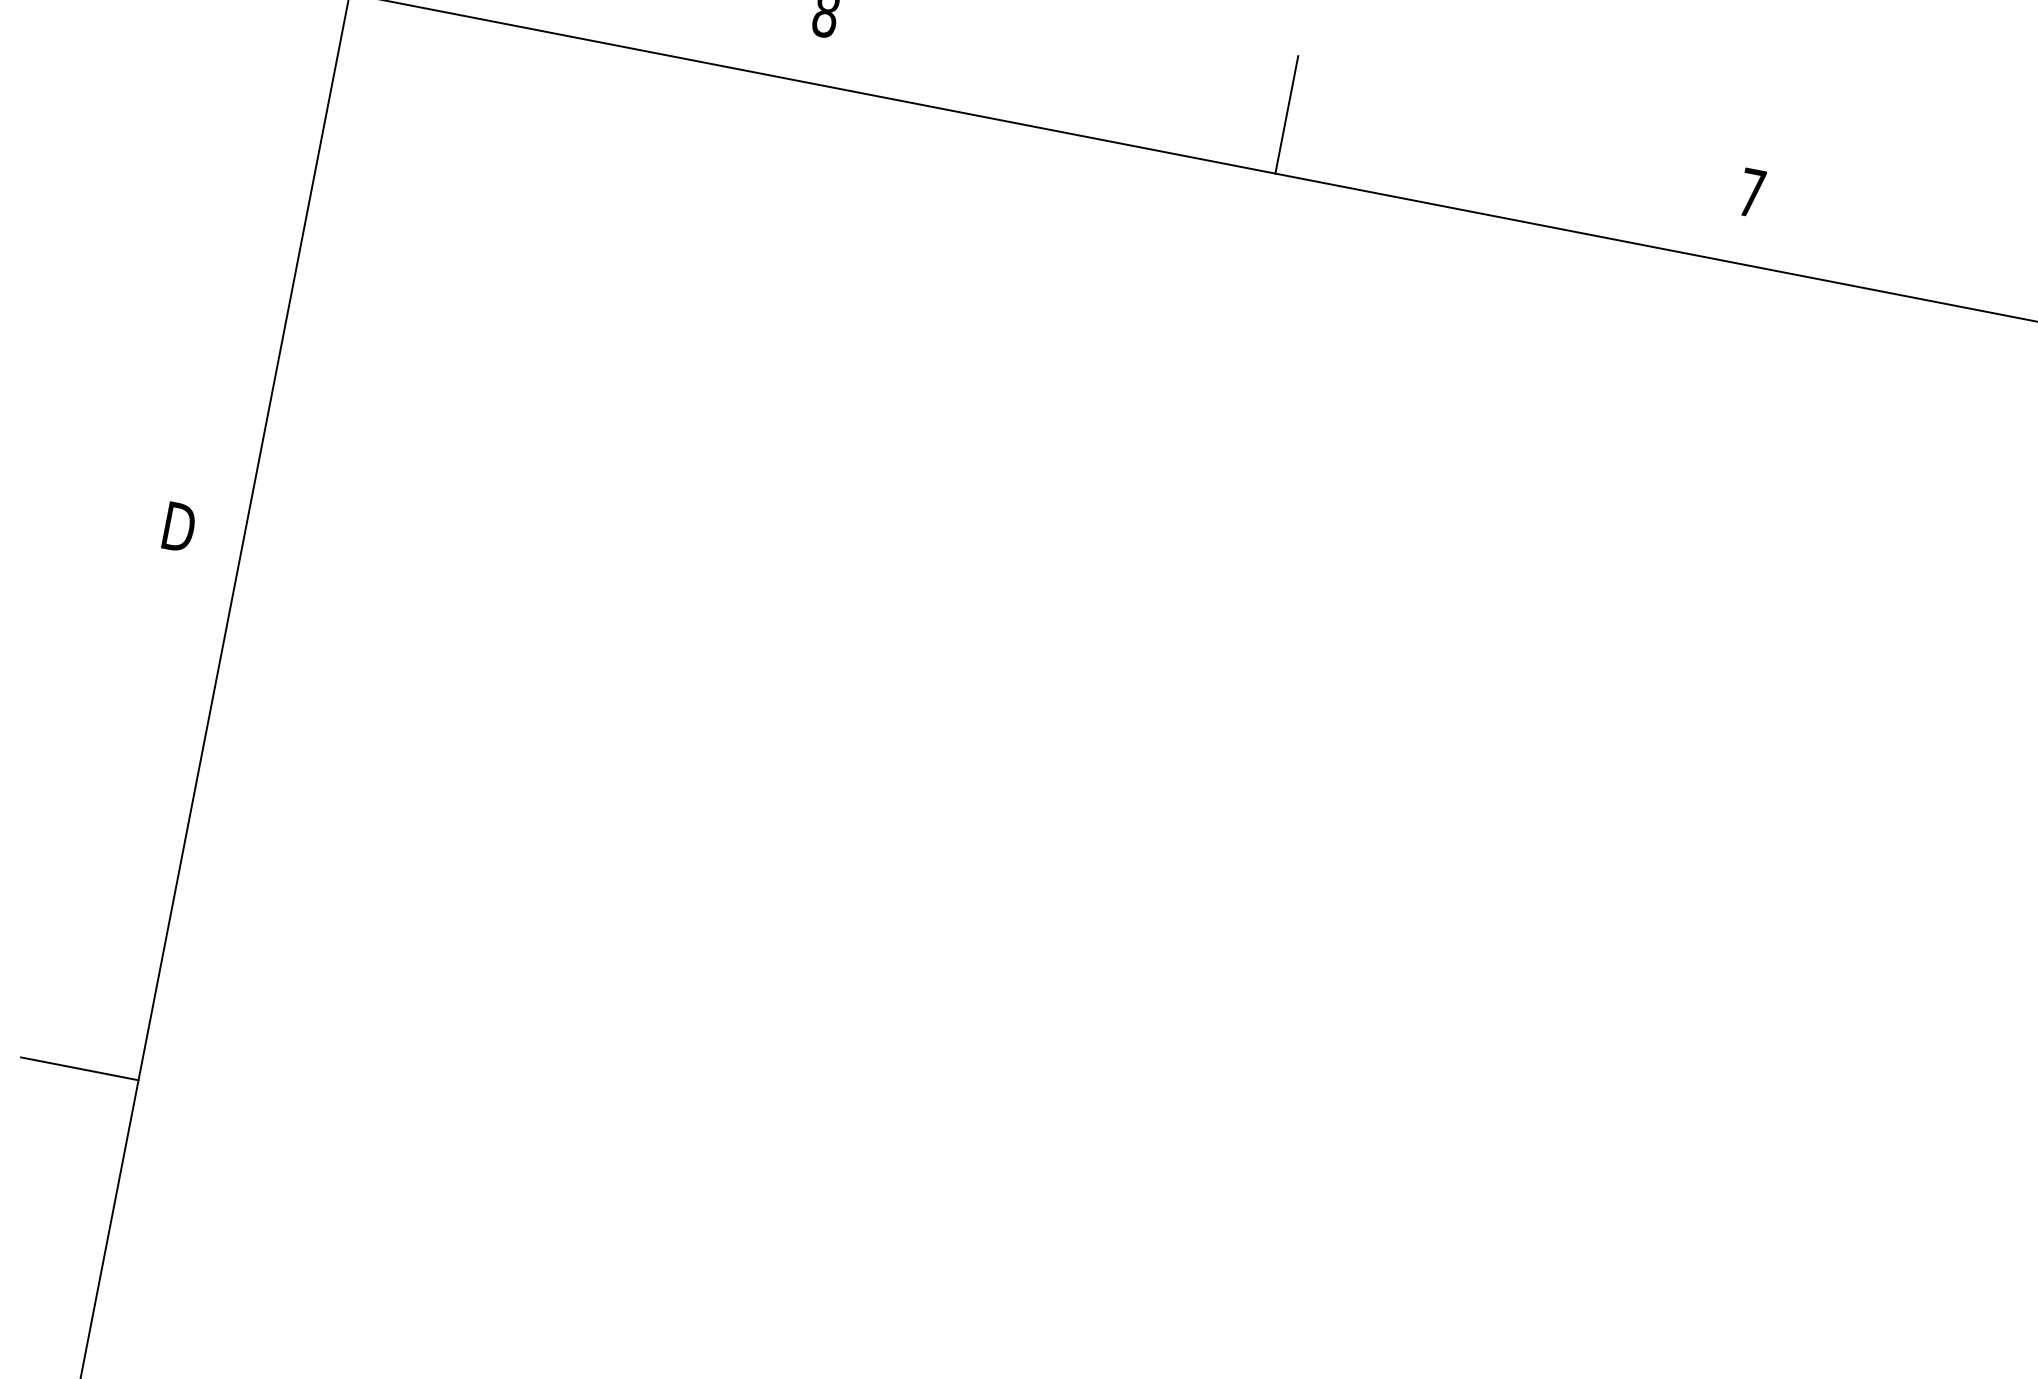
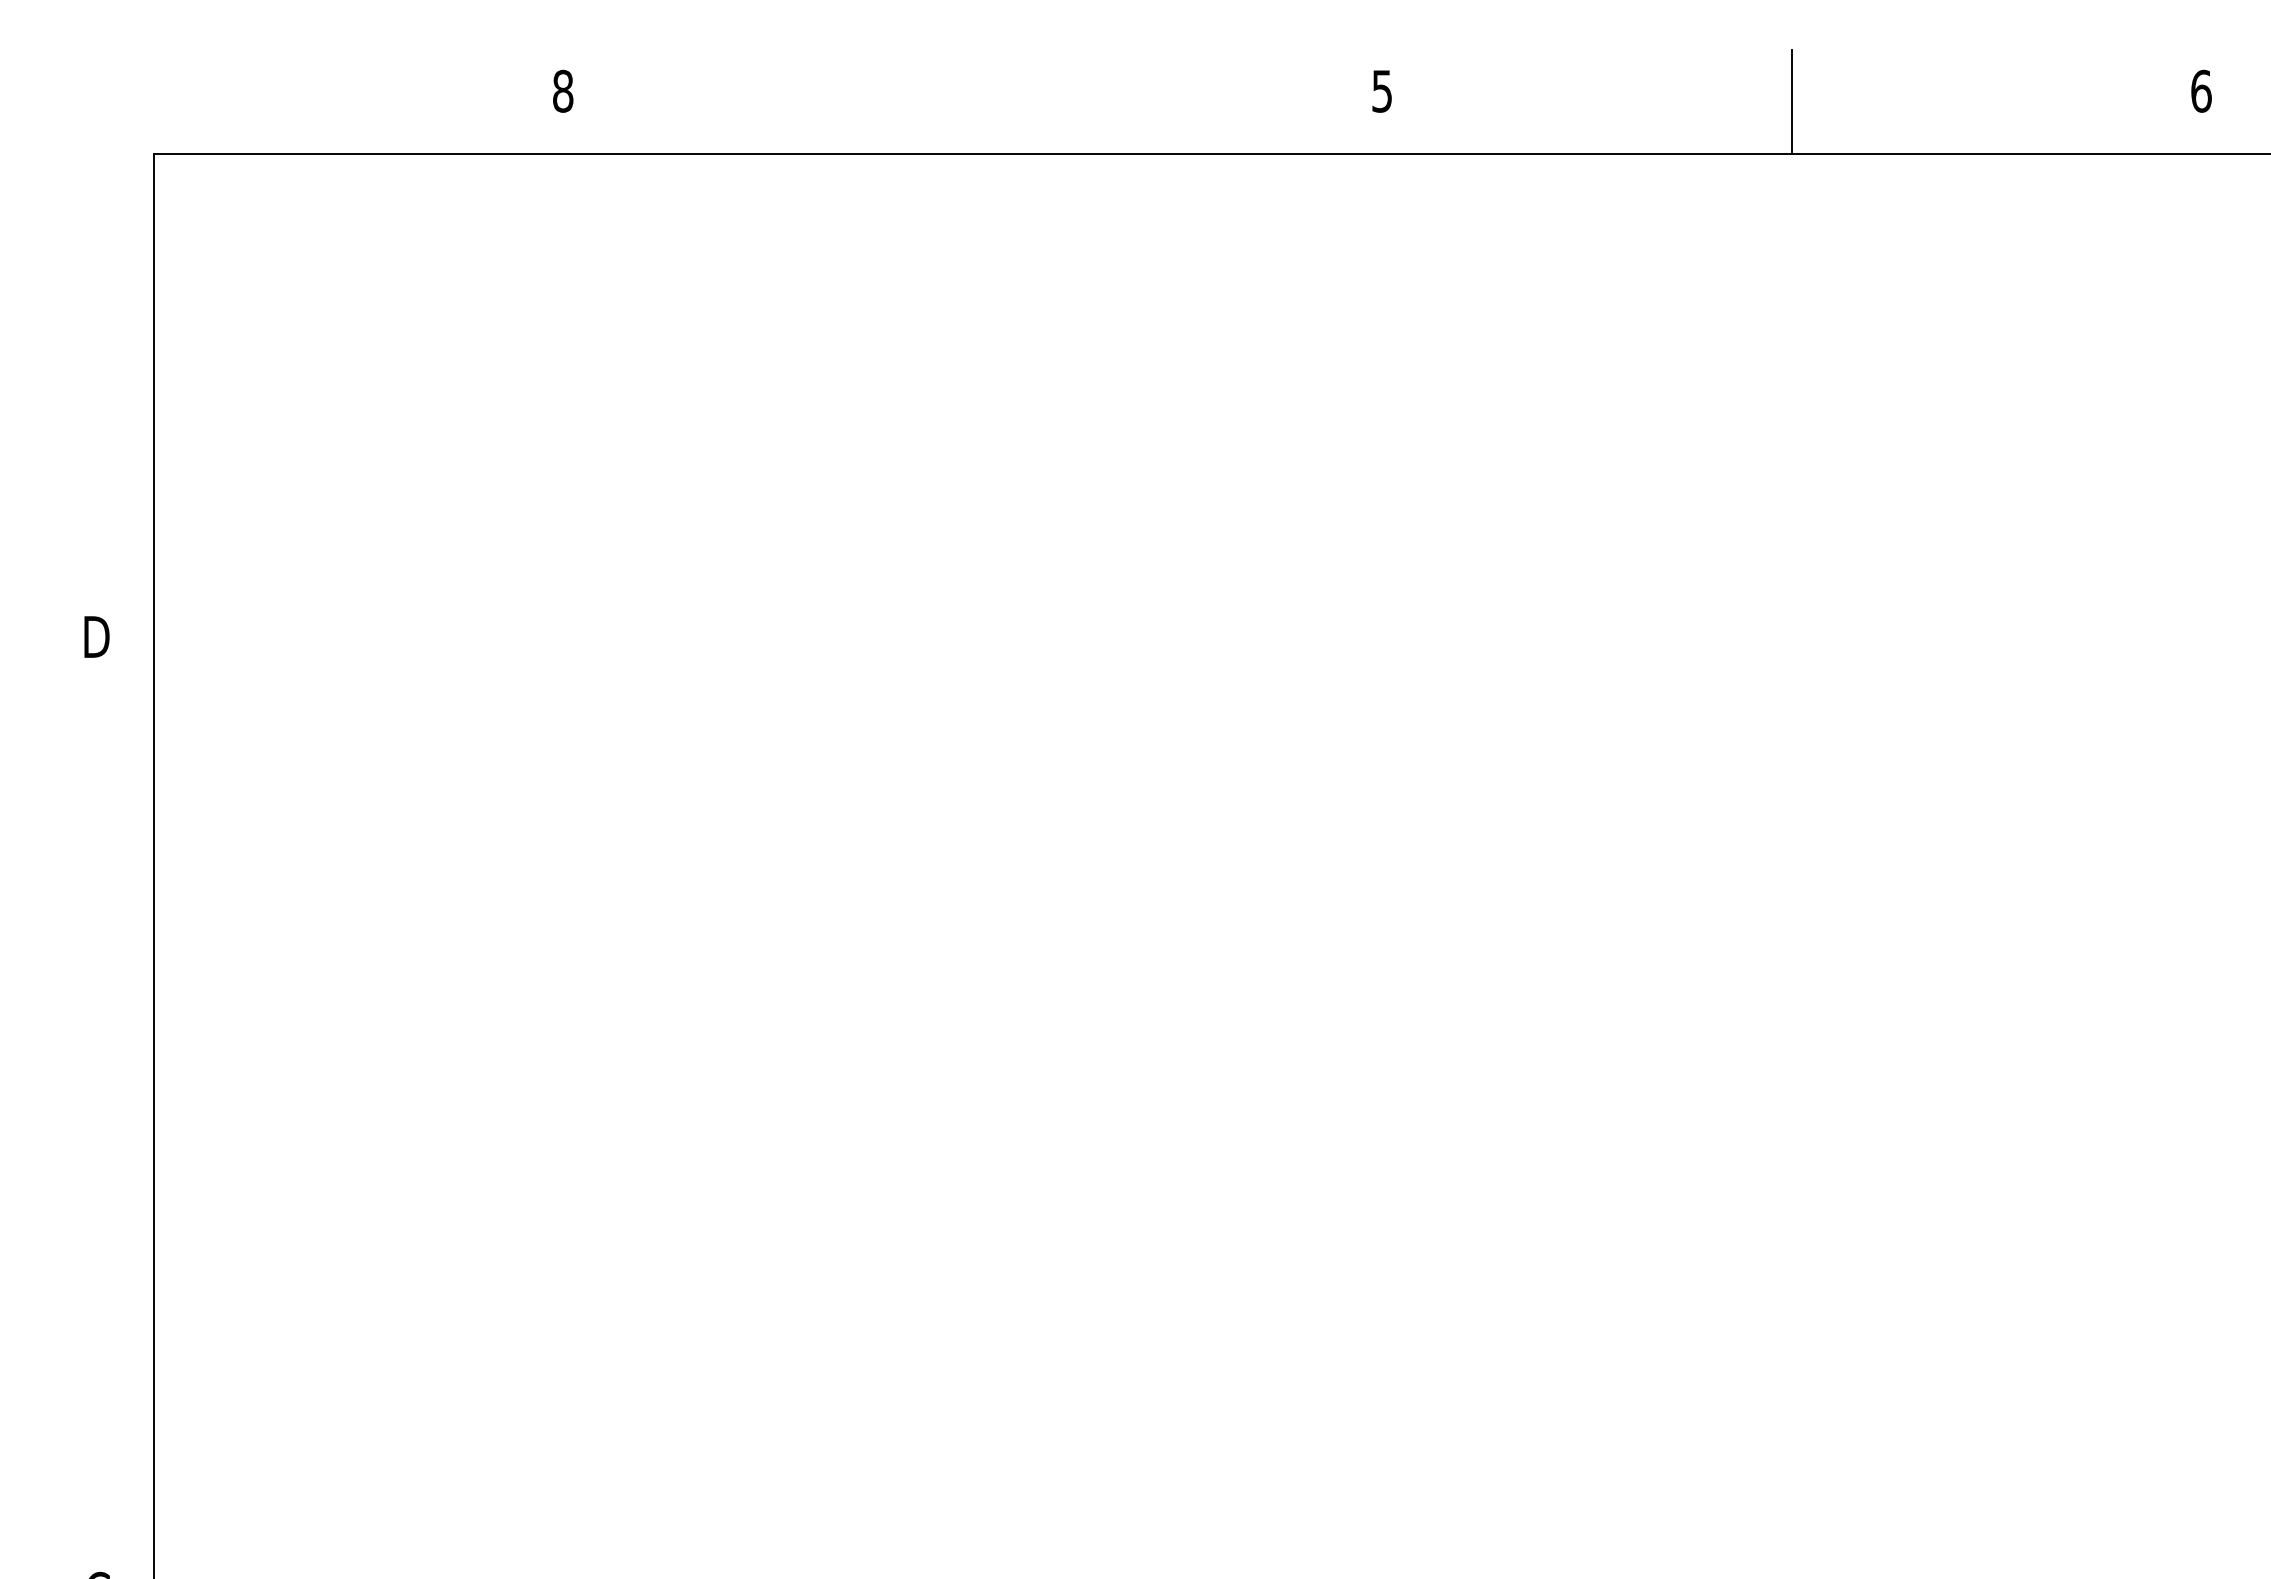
line: (1286, 114) -> (972, 101), removed
text: (1750, 193) -> (1381, 91), 7 -> 5
line: (79, 1069) -> (101, 1115), removed

